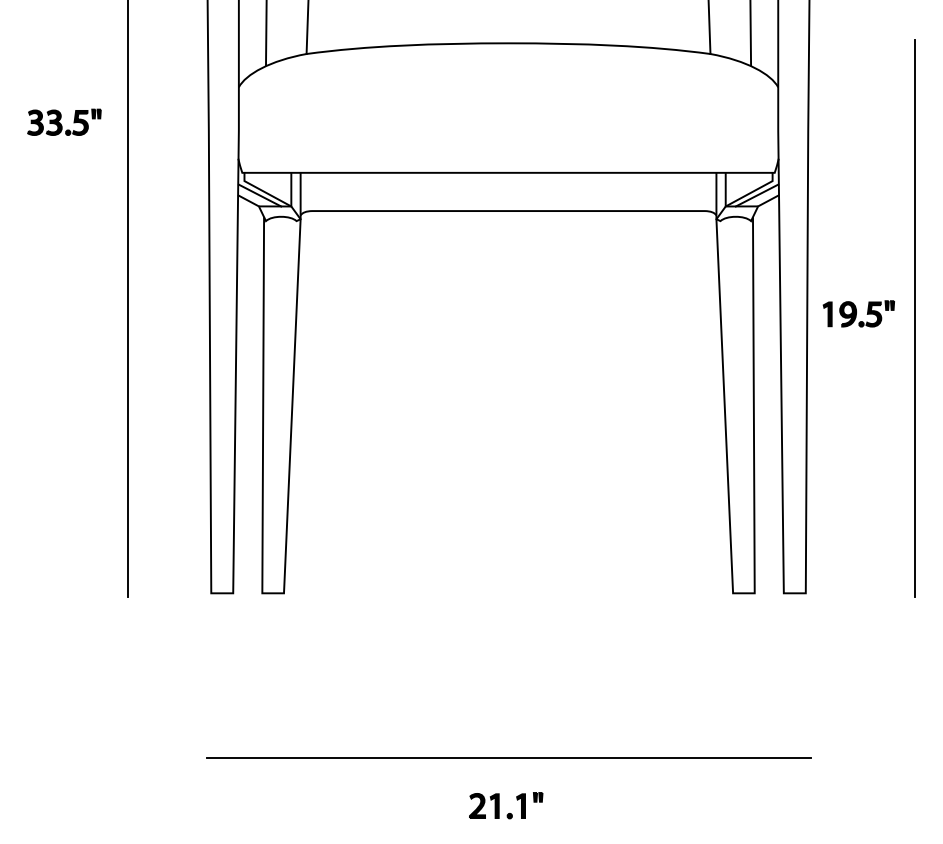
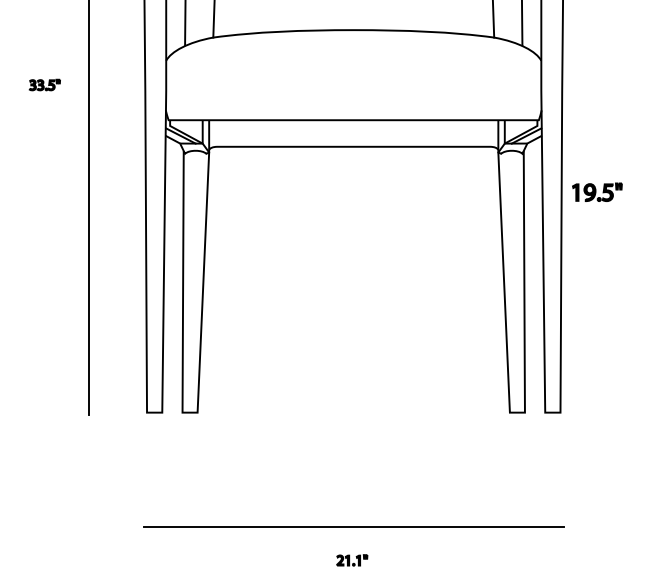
part: (63, 121) -> (44, 84), size x0.6
part: (859, 312) -> (597, 191), moved
line: (915, 318) -> (636, 221), removed
part: (506, 805) -> (352, 560), size x0.6

